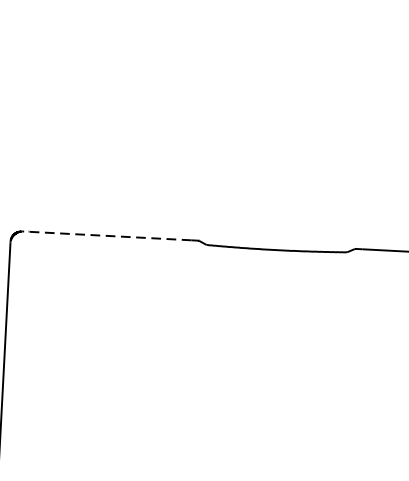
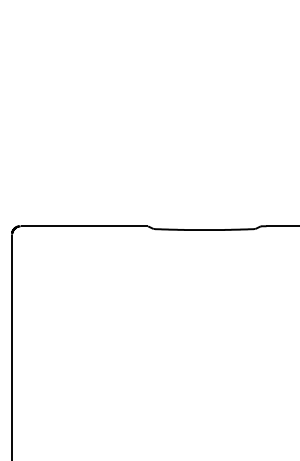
line: (107, 236) -> (81, 226), dashed -> solid

